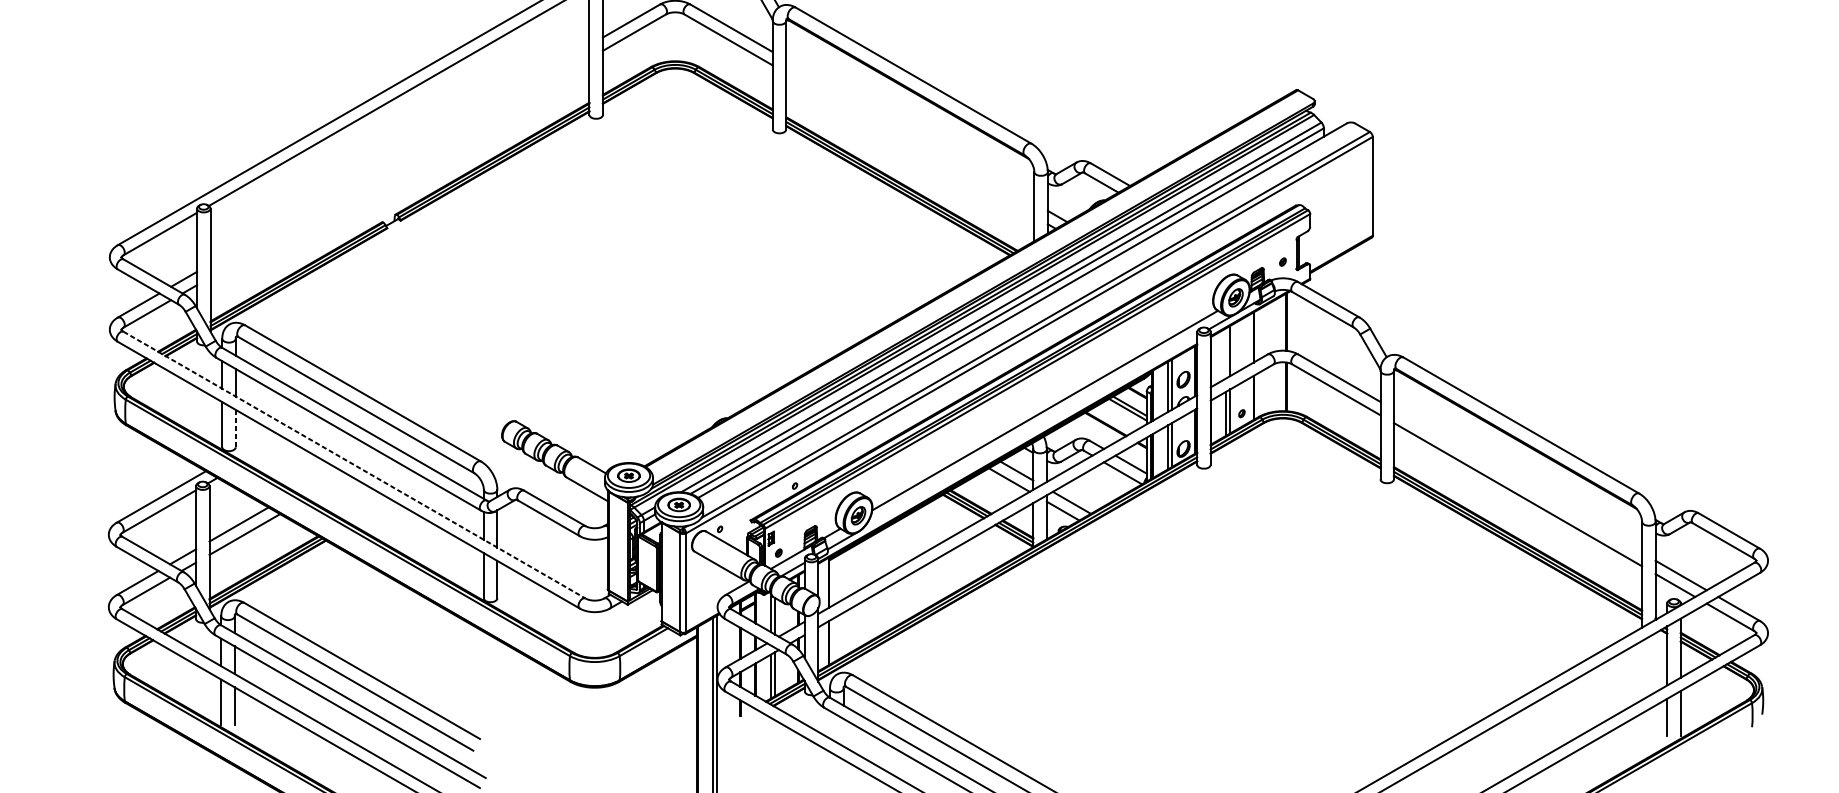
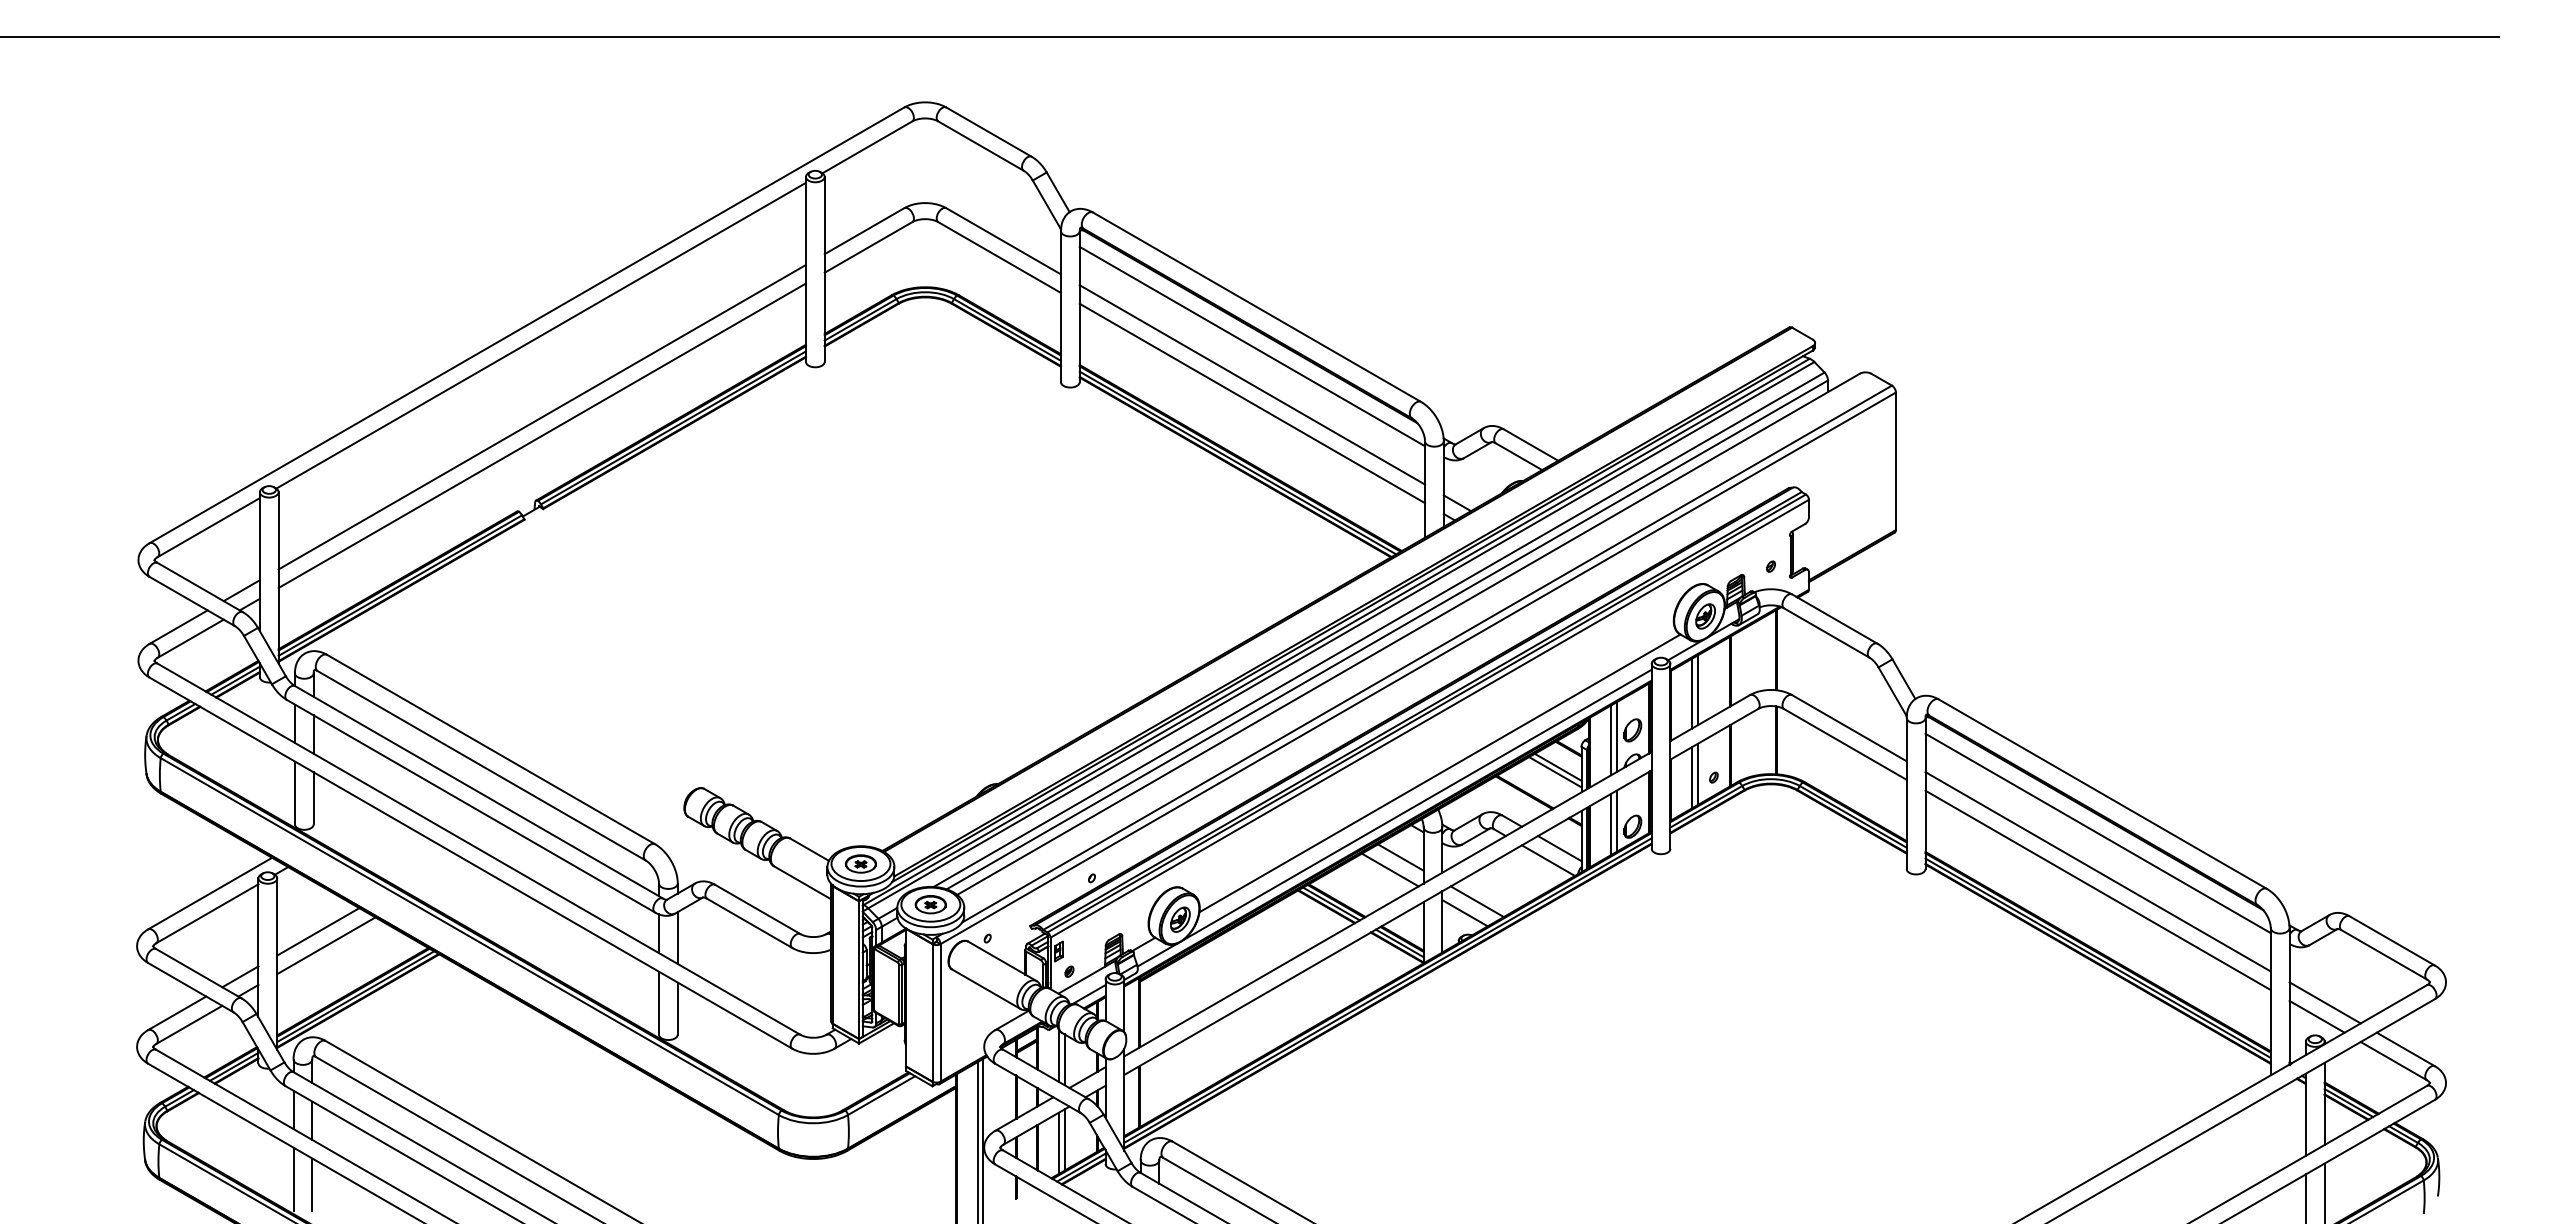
line: (910, 103) -> (1252, 346), added
line: (910, 131) -> (1252, 384), added
line: (910, 144) -> (1252, 403), added
line: (399, 154) -> (541, 416), added
line: (399, 167) -> (541, 435), added
line: (1226, 353) -> (1692, 693), added
line: (235, 428) -> (313, 798), dashed -> solid
line: (1028, 432) -> (1417, 804), added
line: (1517, 453) -> (2097, 833), added
line: (354, 465) -> (479, 849), dashed -> solid
line: (1517, 481) -> (2097, 871), added

